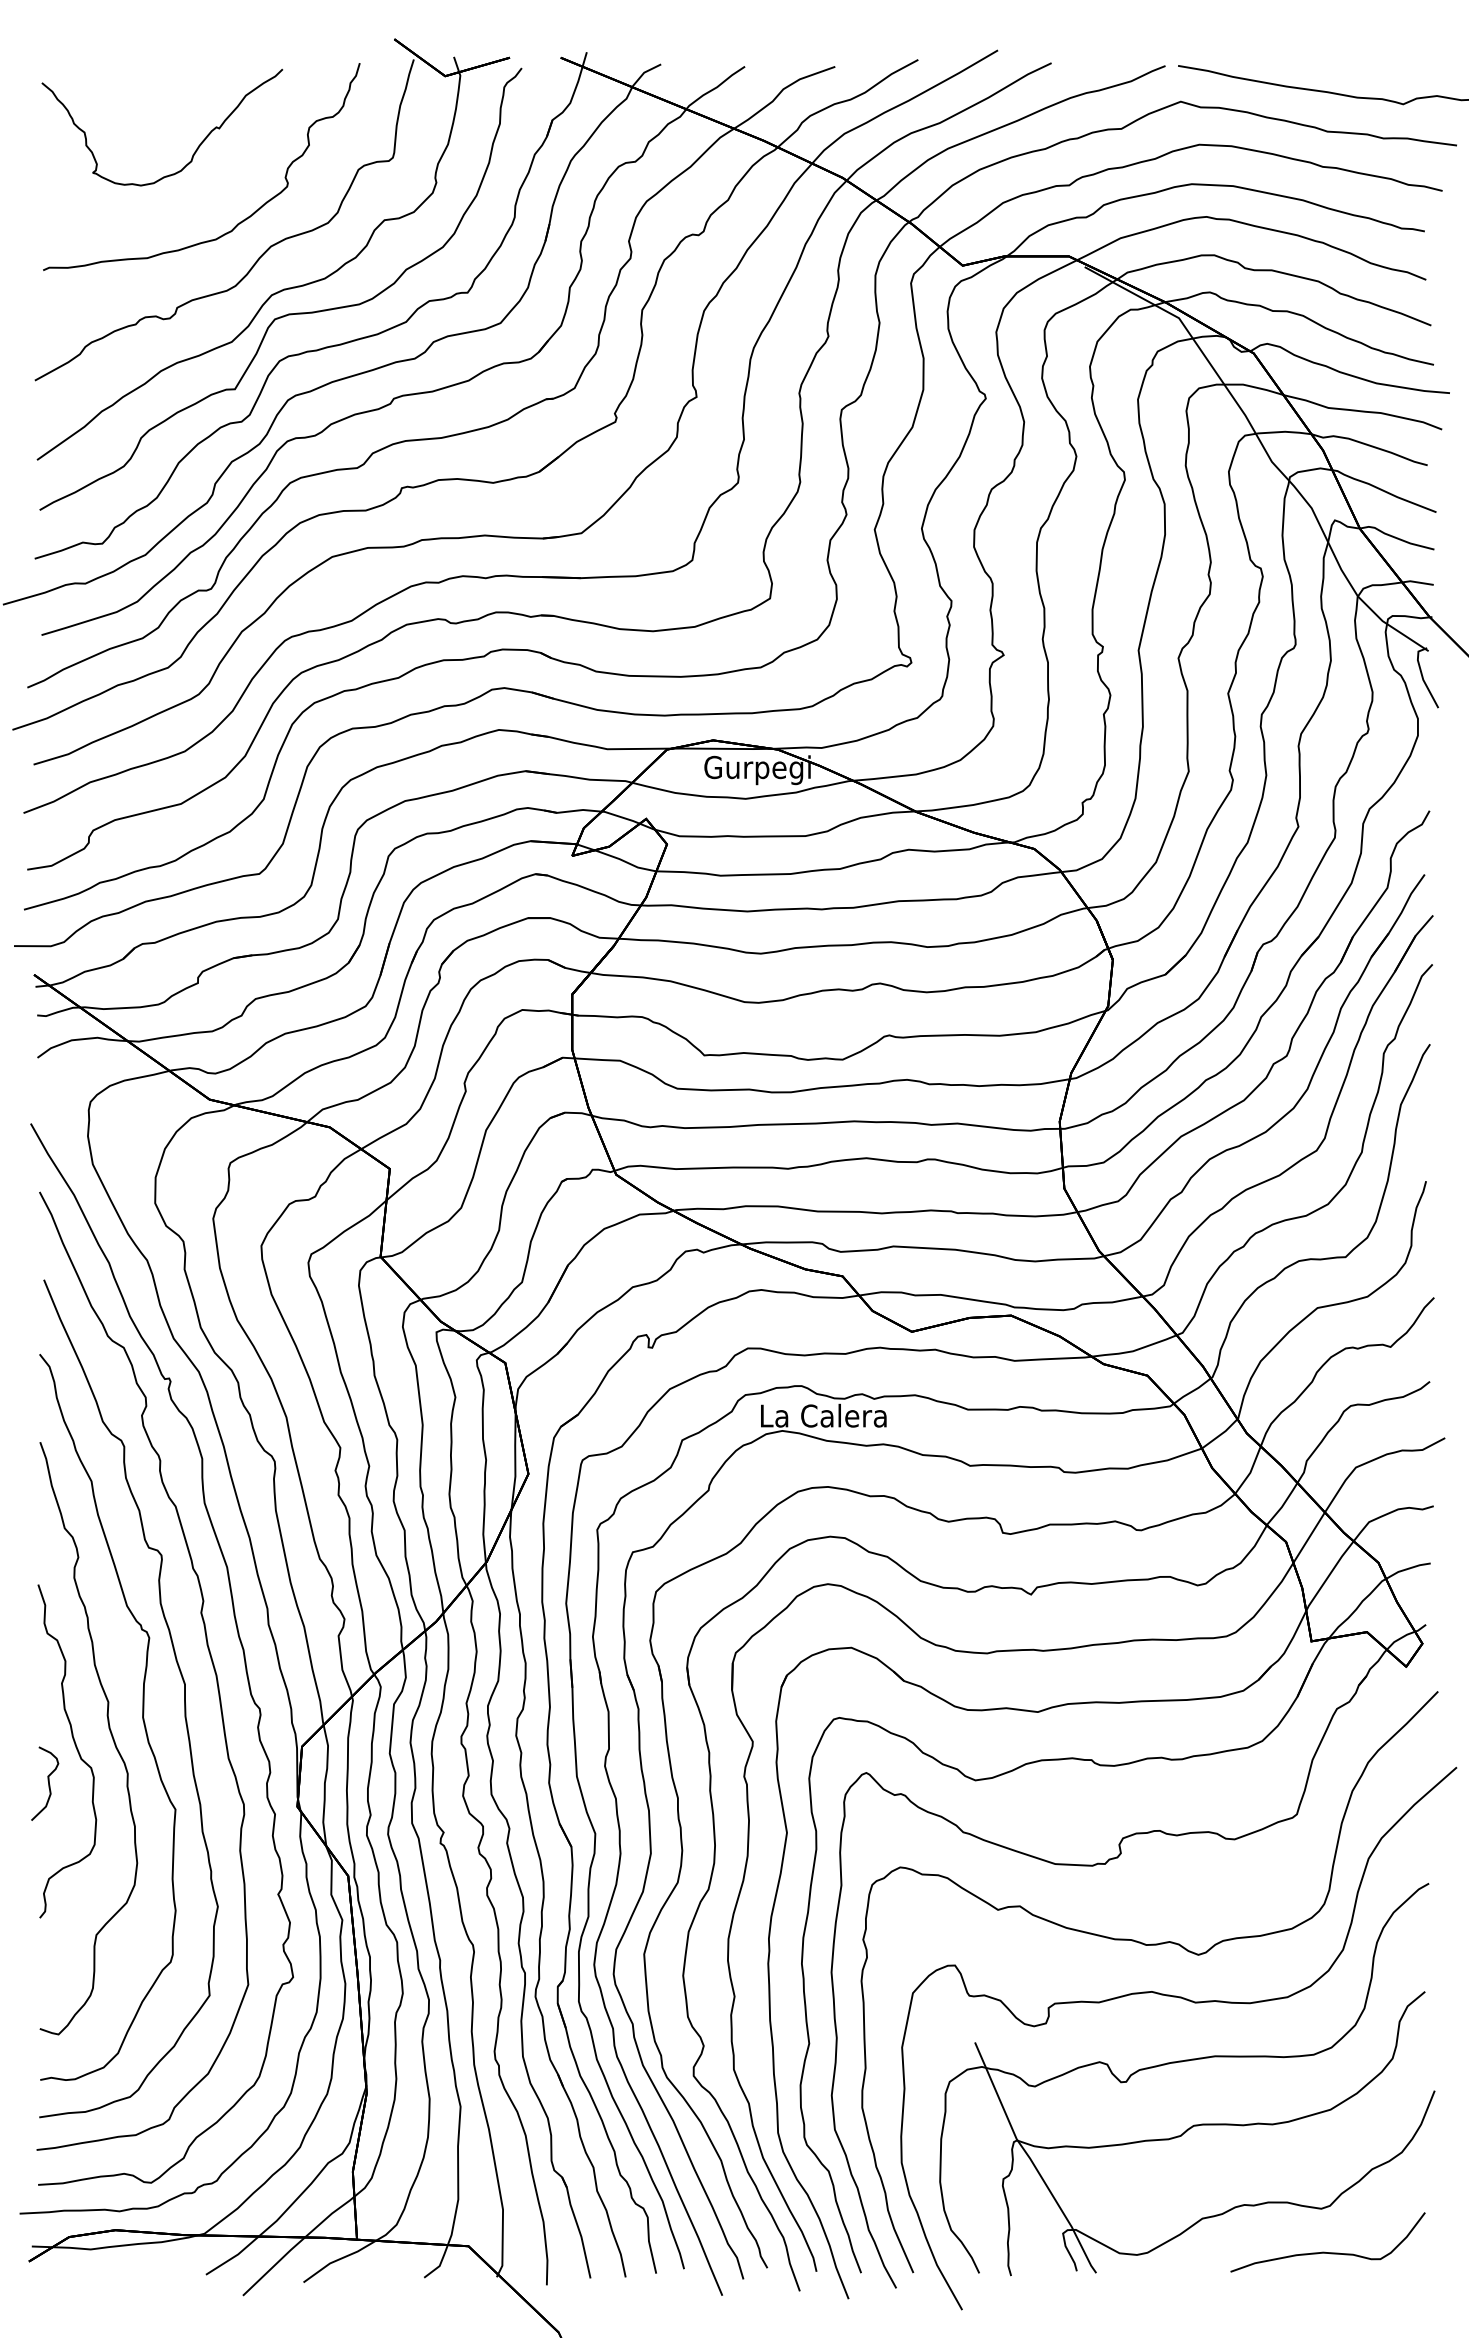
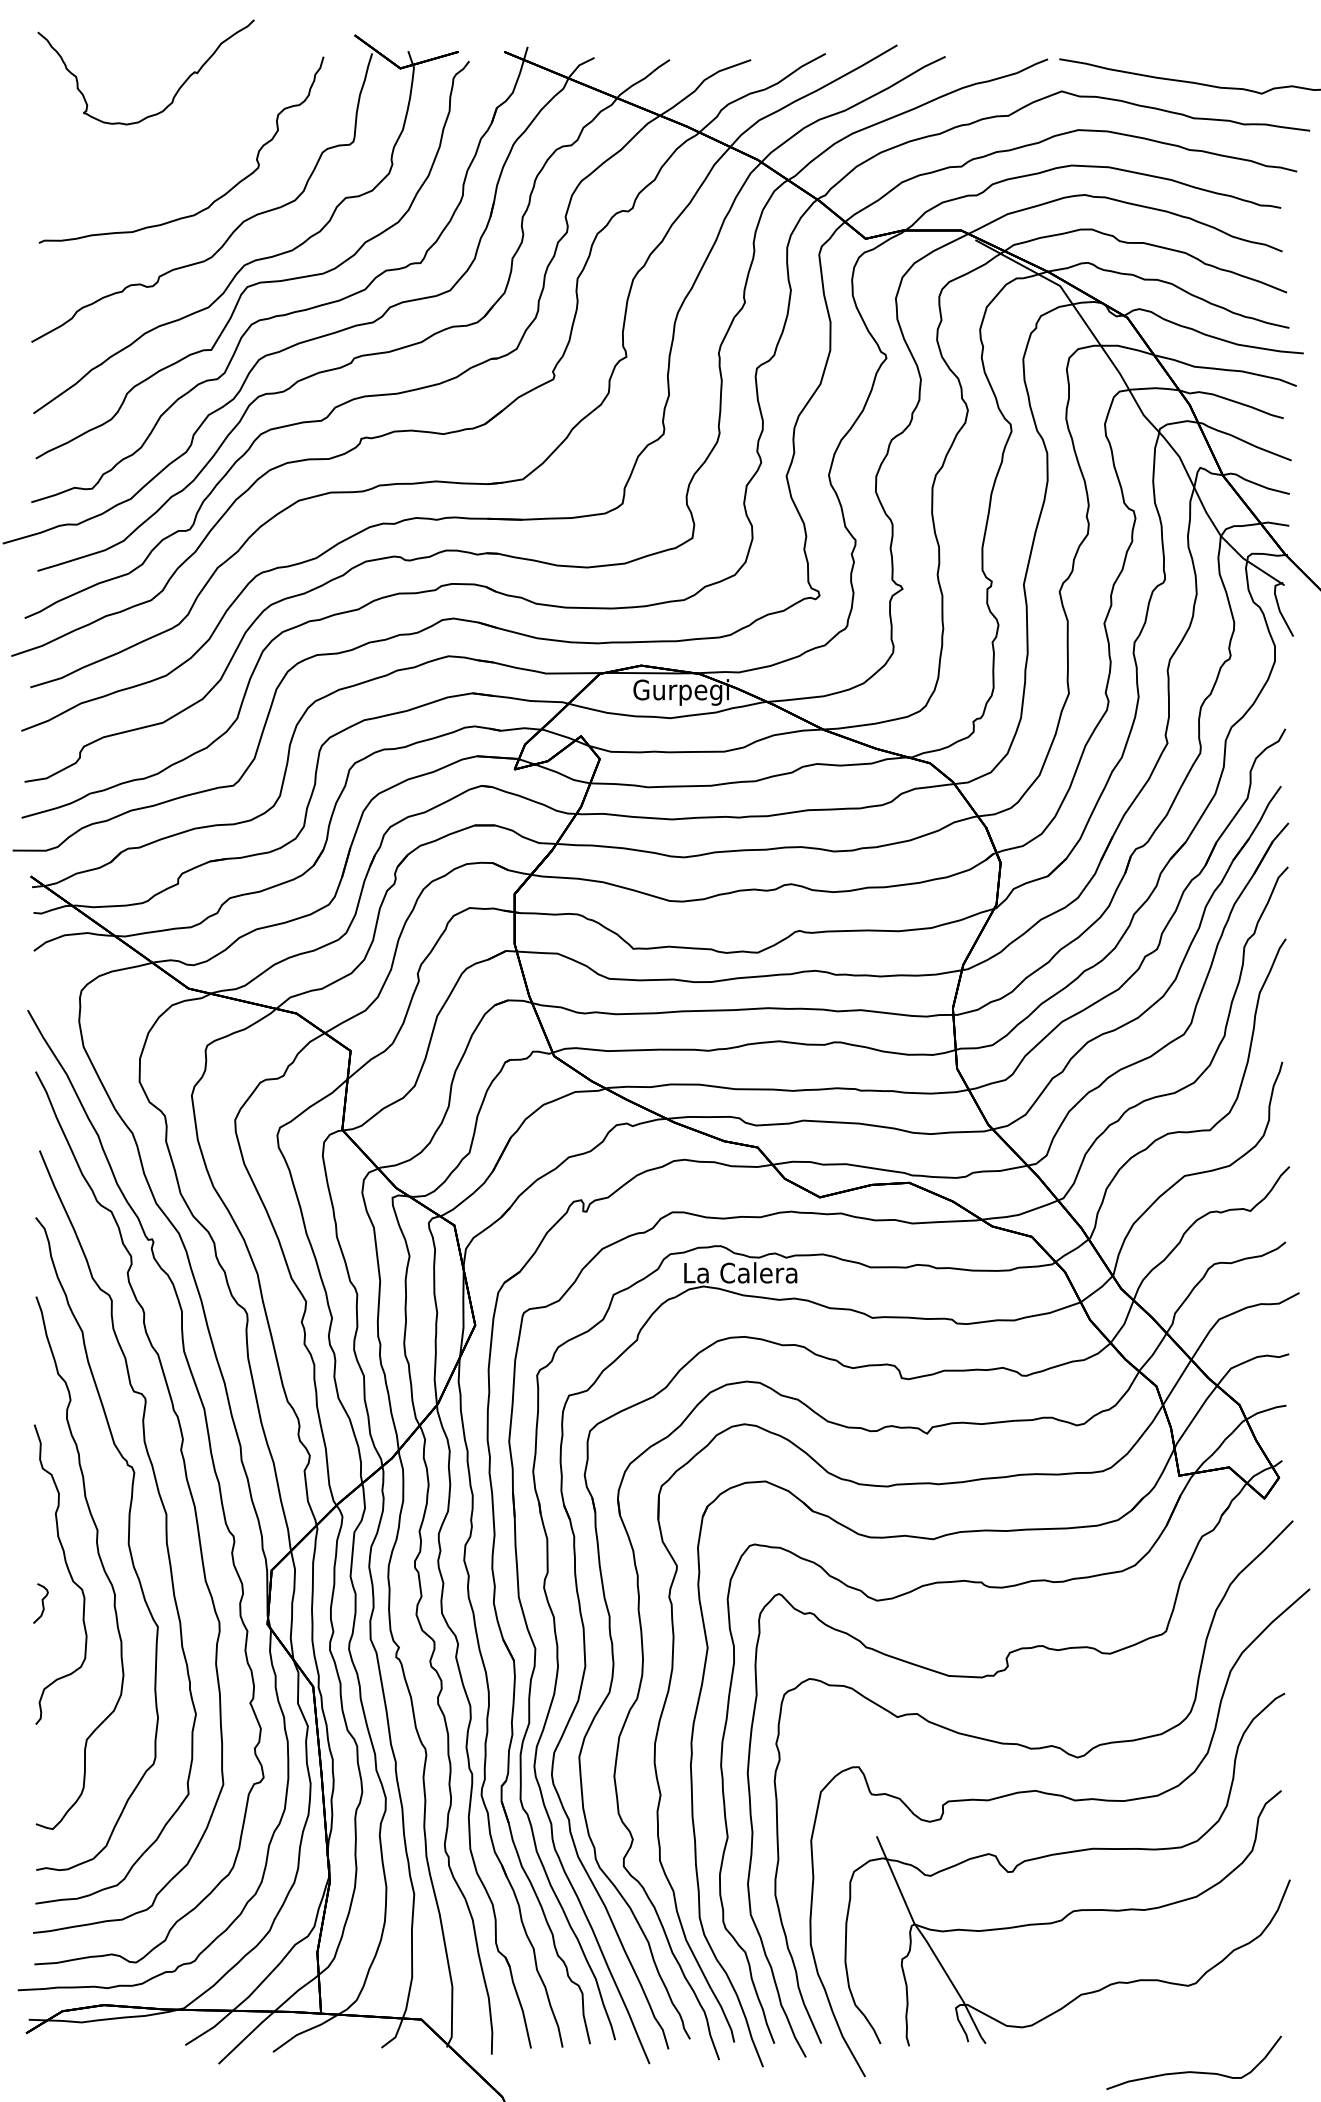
curve: (196, 148) -> (176, 91), moved
part: (45, 1783) -> (41, 1603), size x0.6
part: (1324, 2251) -> (1190, 2071), moved

